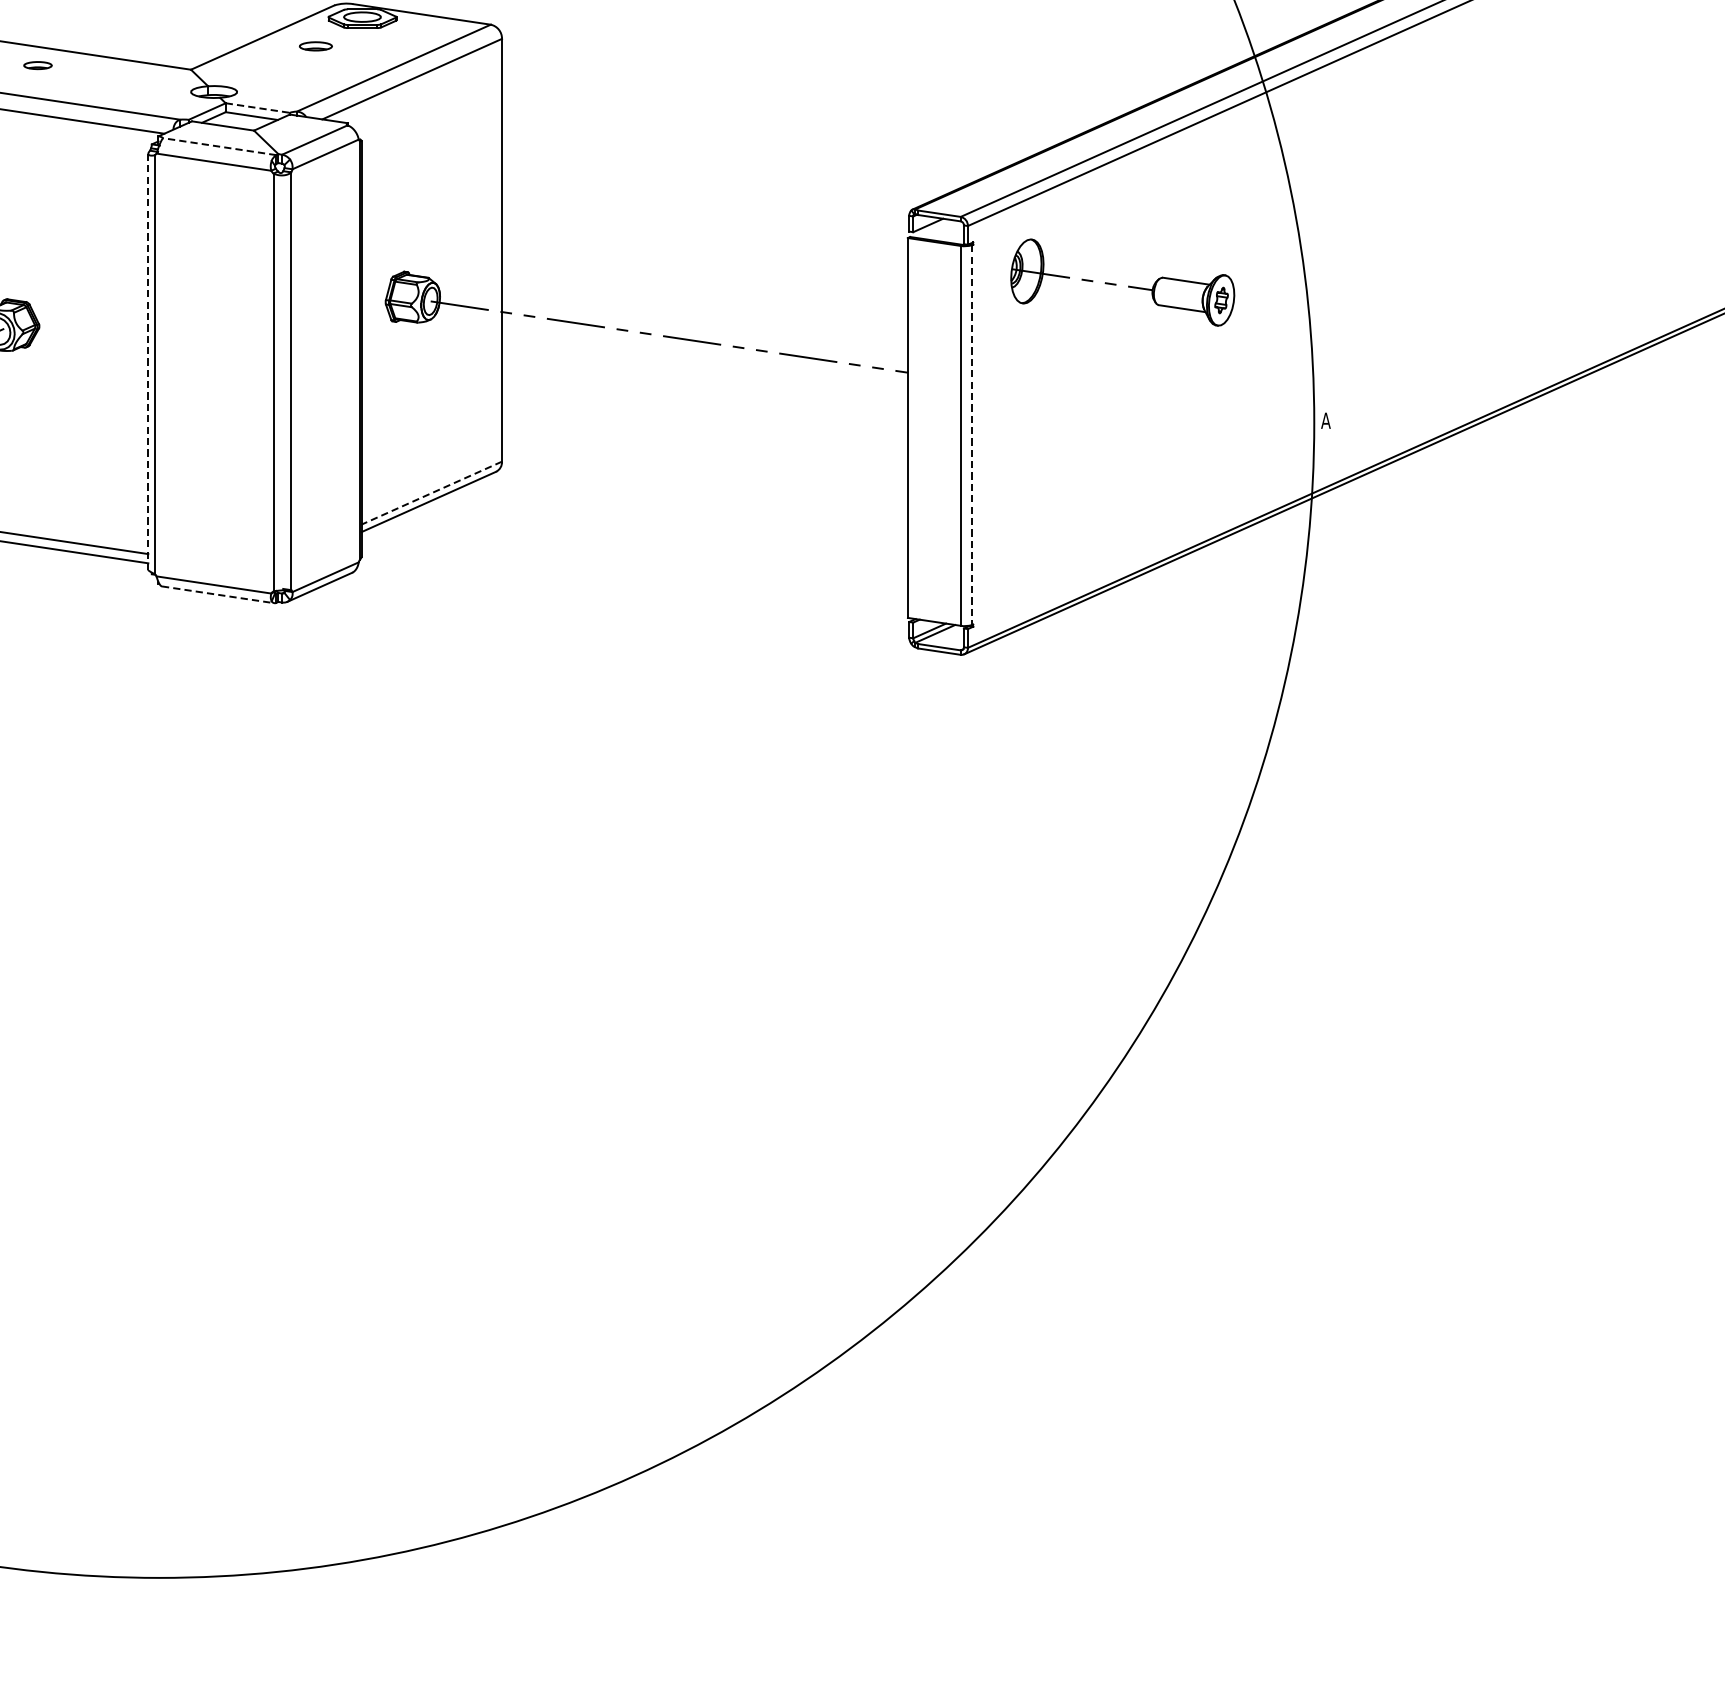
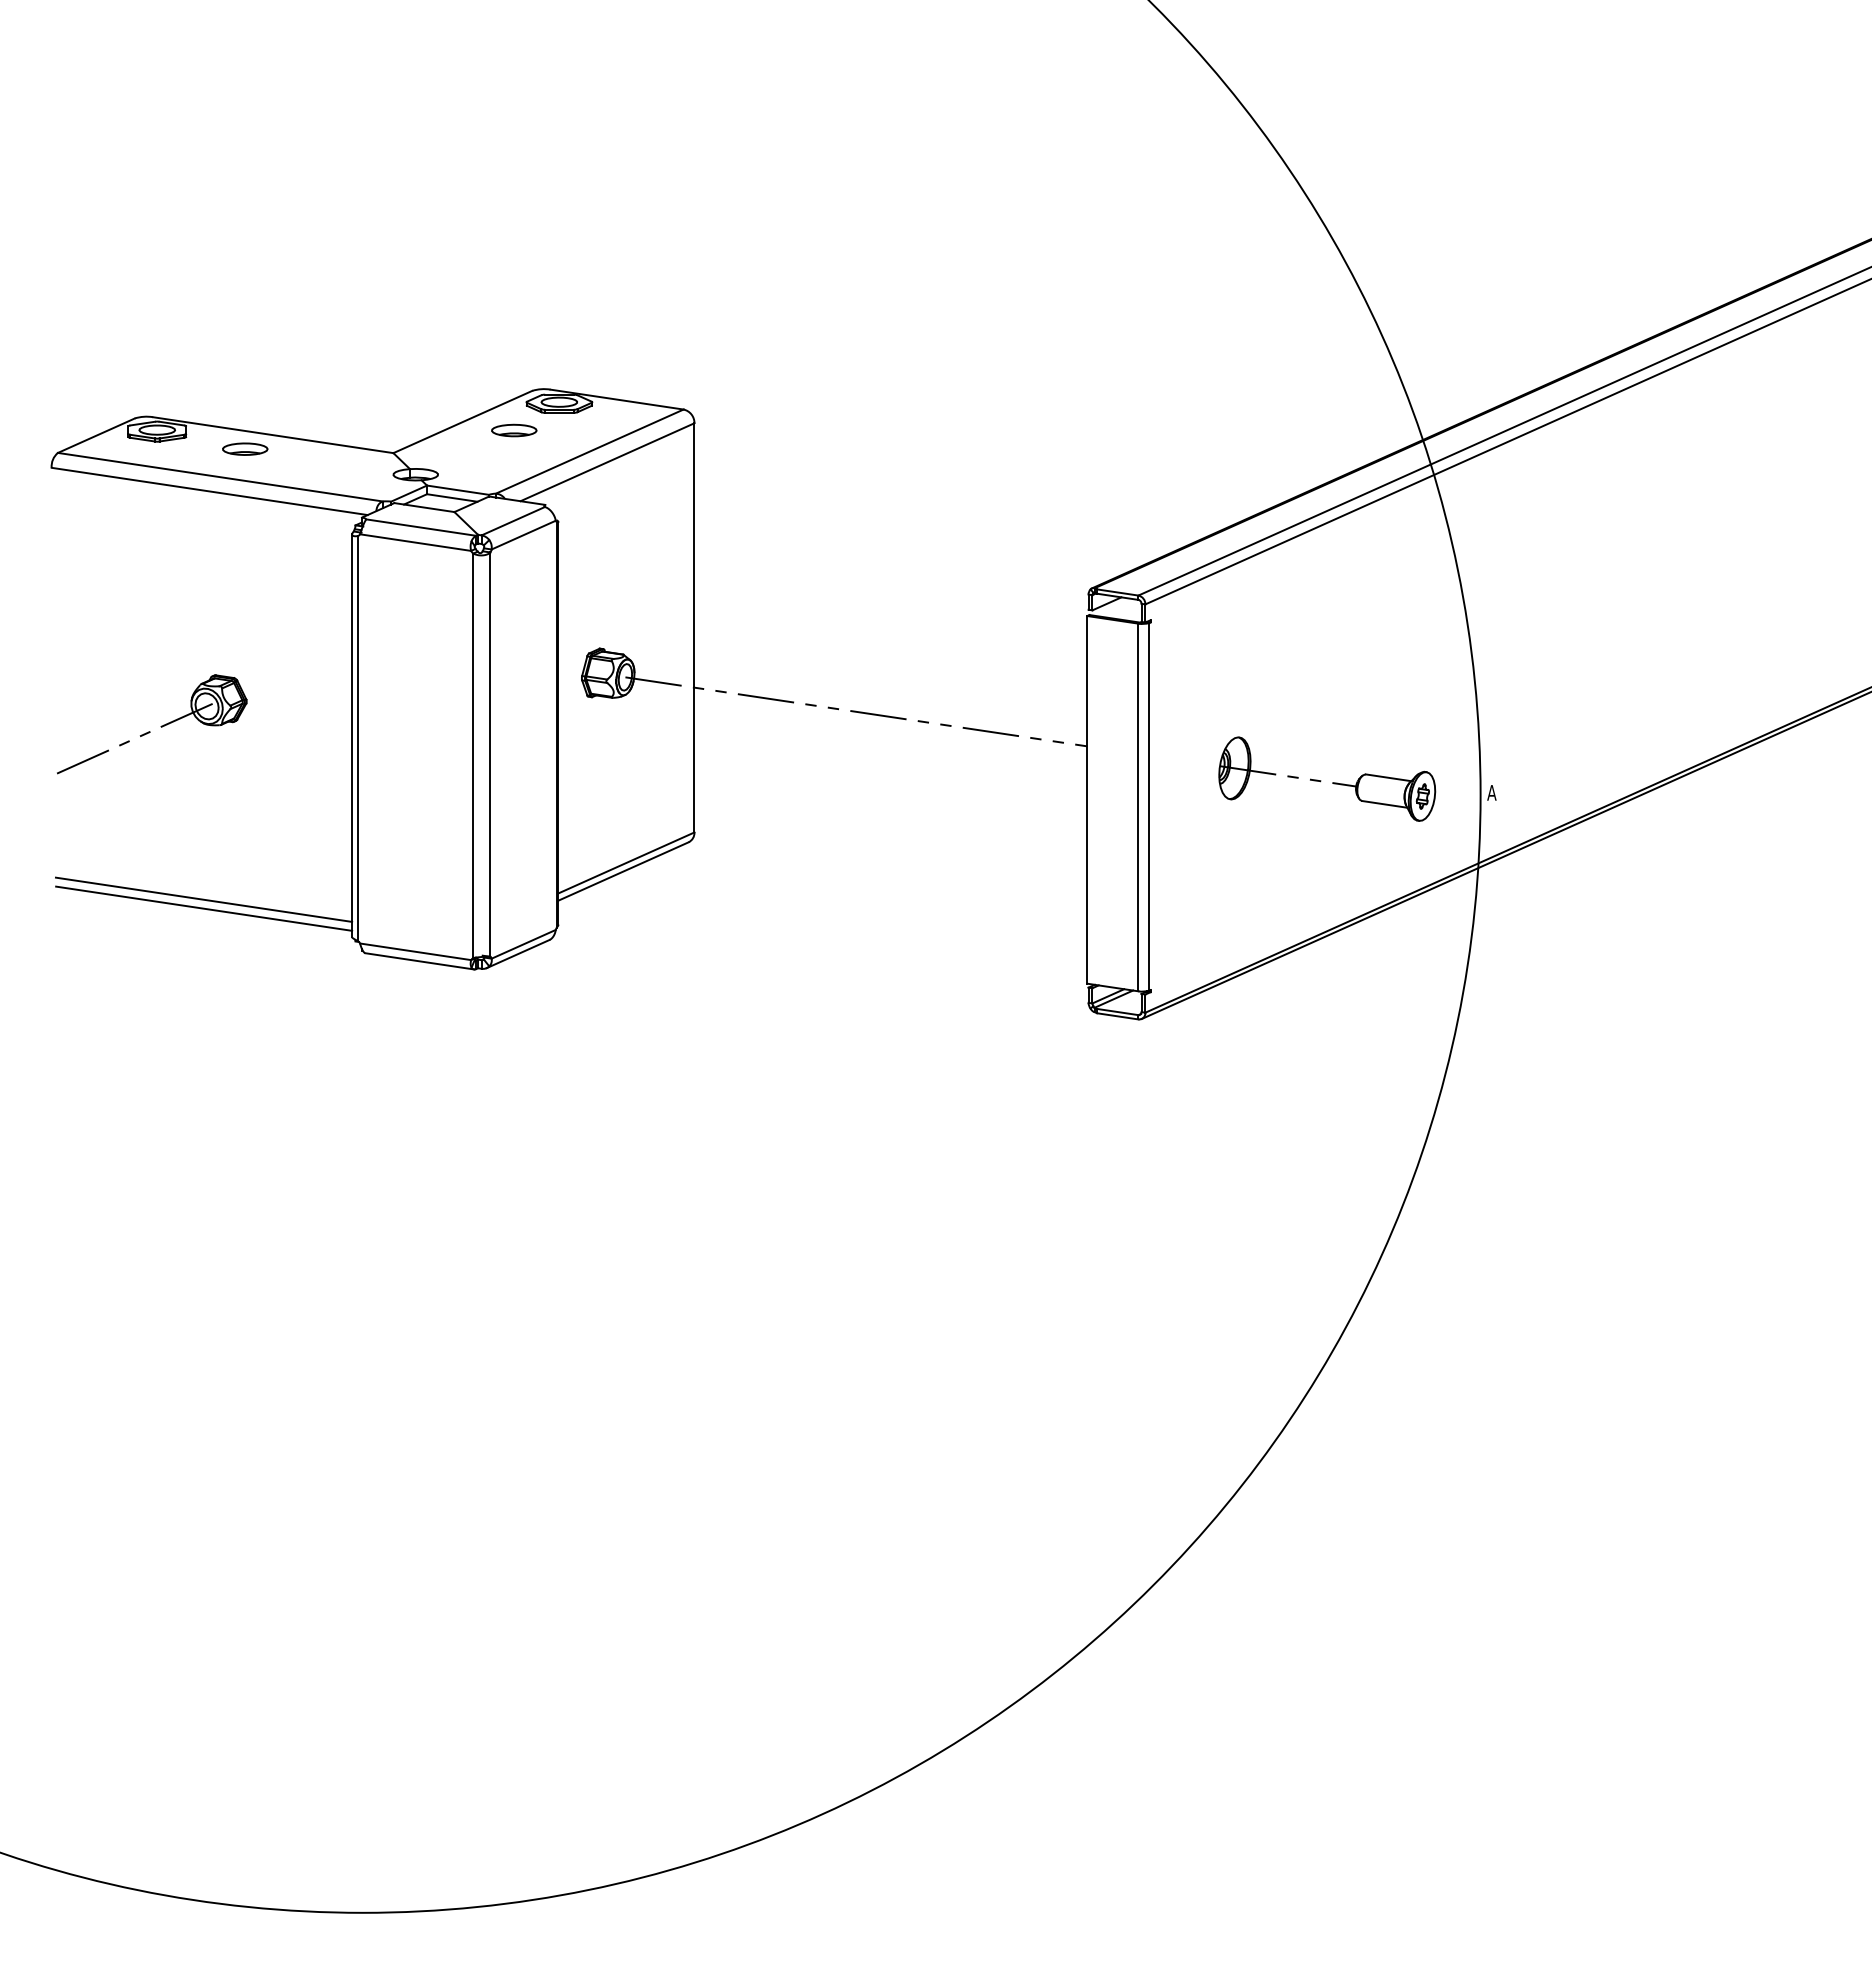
part: (316, 46) -> (514, 430), size x1.43
part: (38, 64) -> (245, 448), size x1.67
line: (258, 108) -> (458, 490), dashed -> solid
line: (218, 146) -> (420, 527), dashed -> solid
part: (1116, 283) -> (1321, 780), moved
line: (148, 362) -> (352, 736), dashed -> solid
line: (972, 434) -> (1149, 806), dashed -> solid
line: (431, 492) -> (626, 862), dashed -> solid
line: (218, 594) -> (420, 961), dashed -> solid

